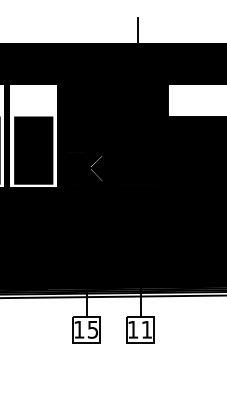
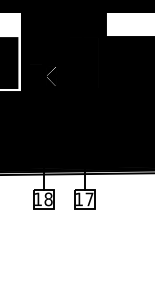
text: (92, 329) -> (48, 199), 15 -> 18
text: (146, 329) -> (89, 199), 11 -> 17

